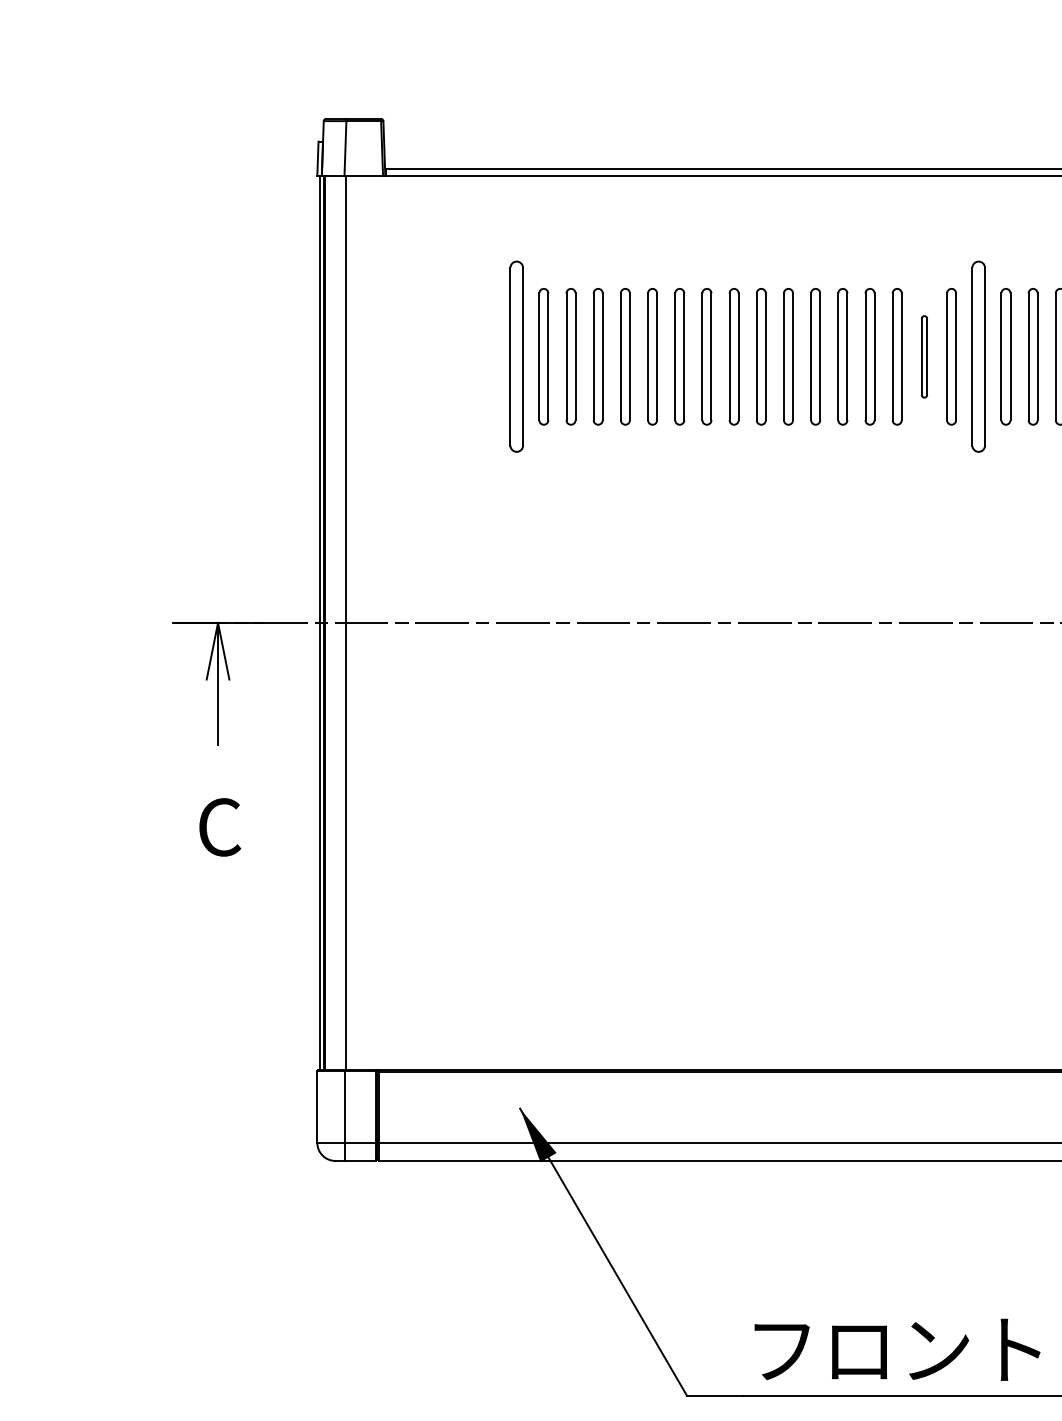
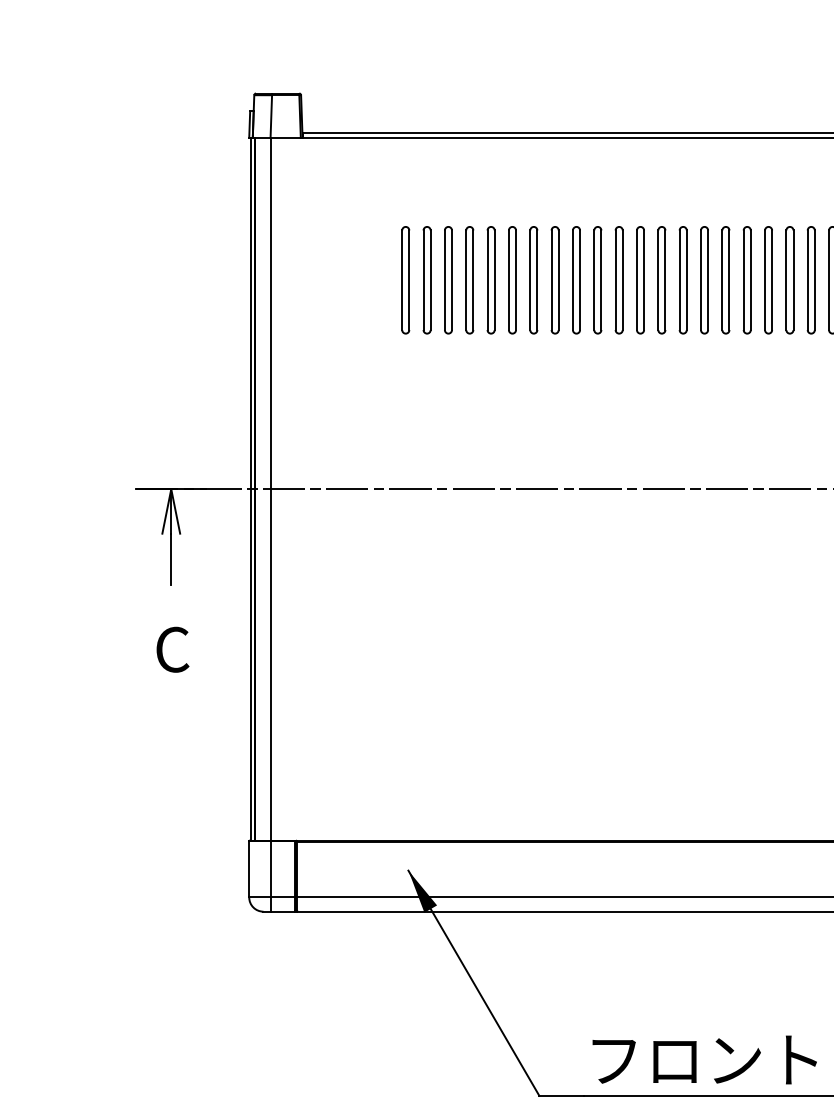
part: (516, 356) -> (405, 280), size x0.71
part: (924, 356) -> (725, 280), size x1.67
part: (978, 356) -> (768, 280), size x0.71

